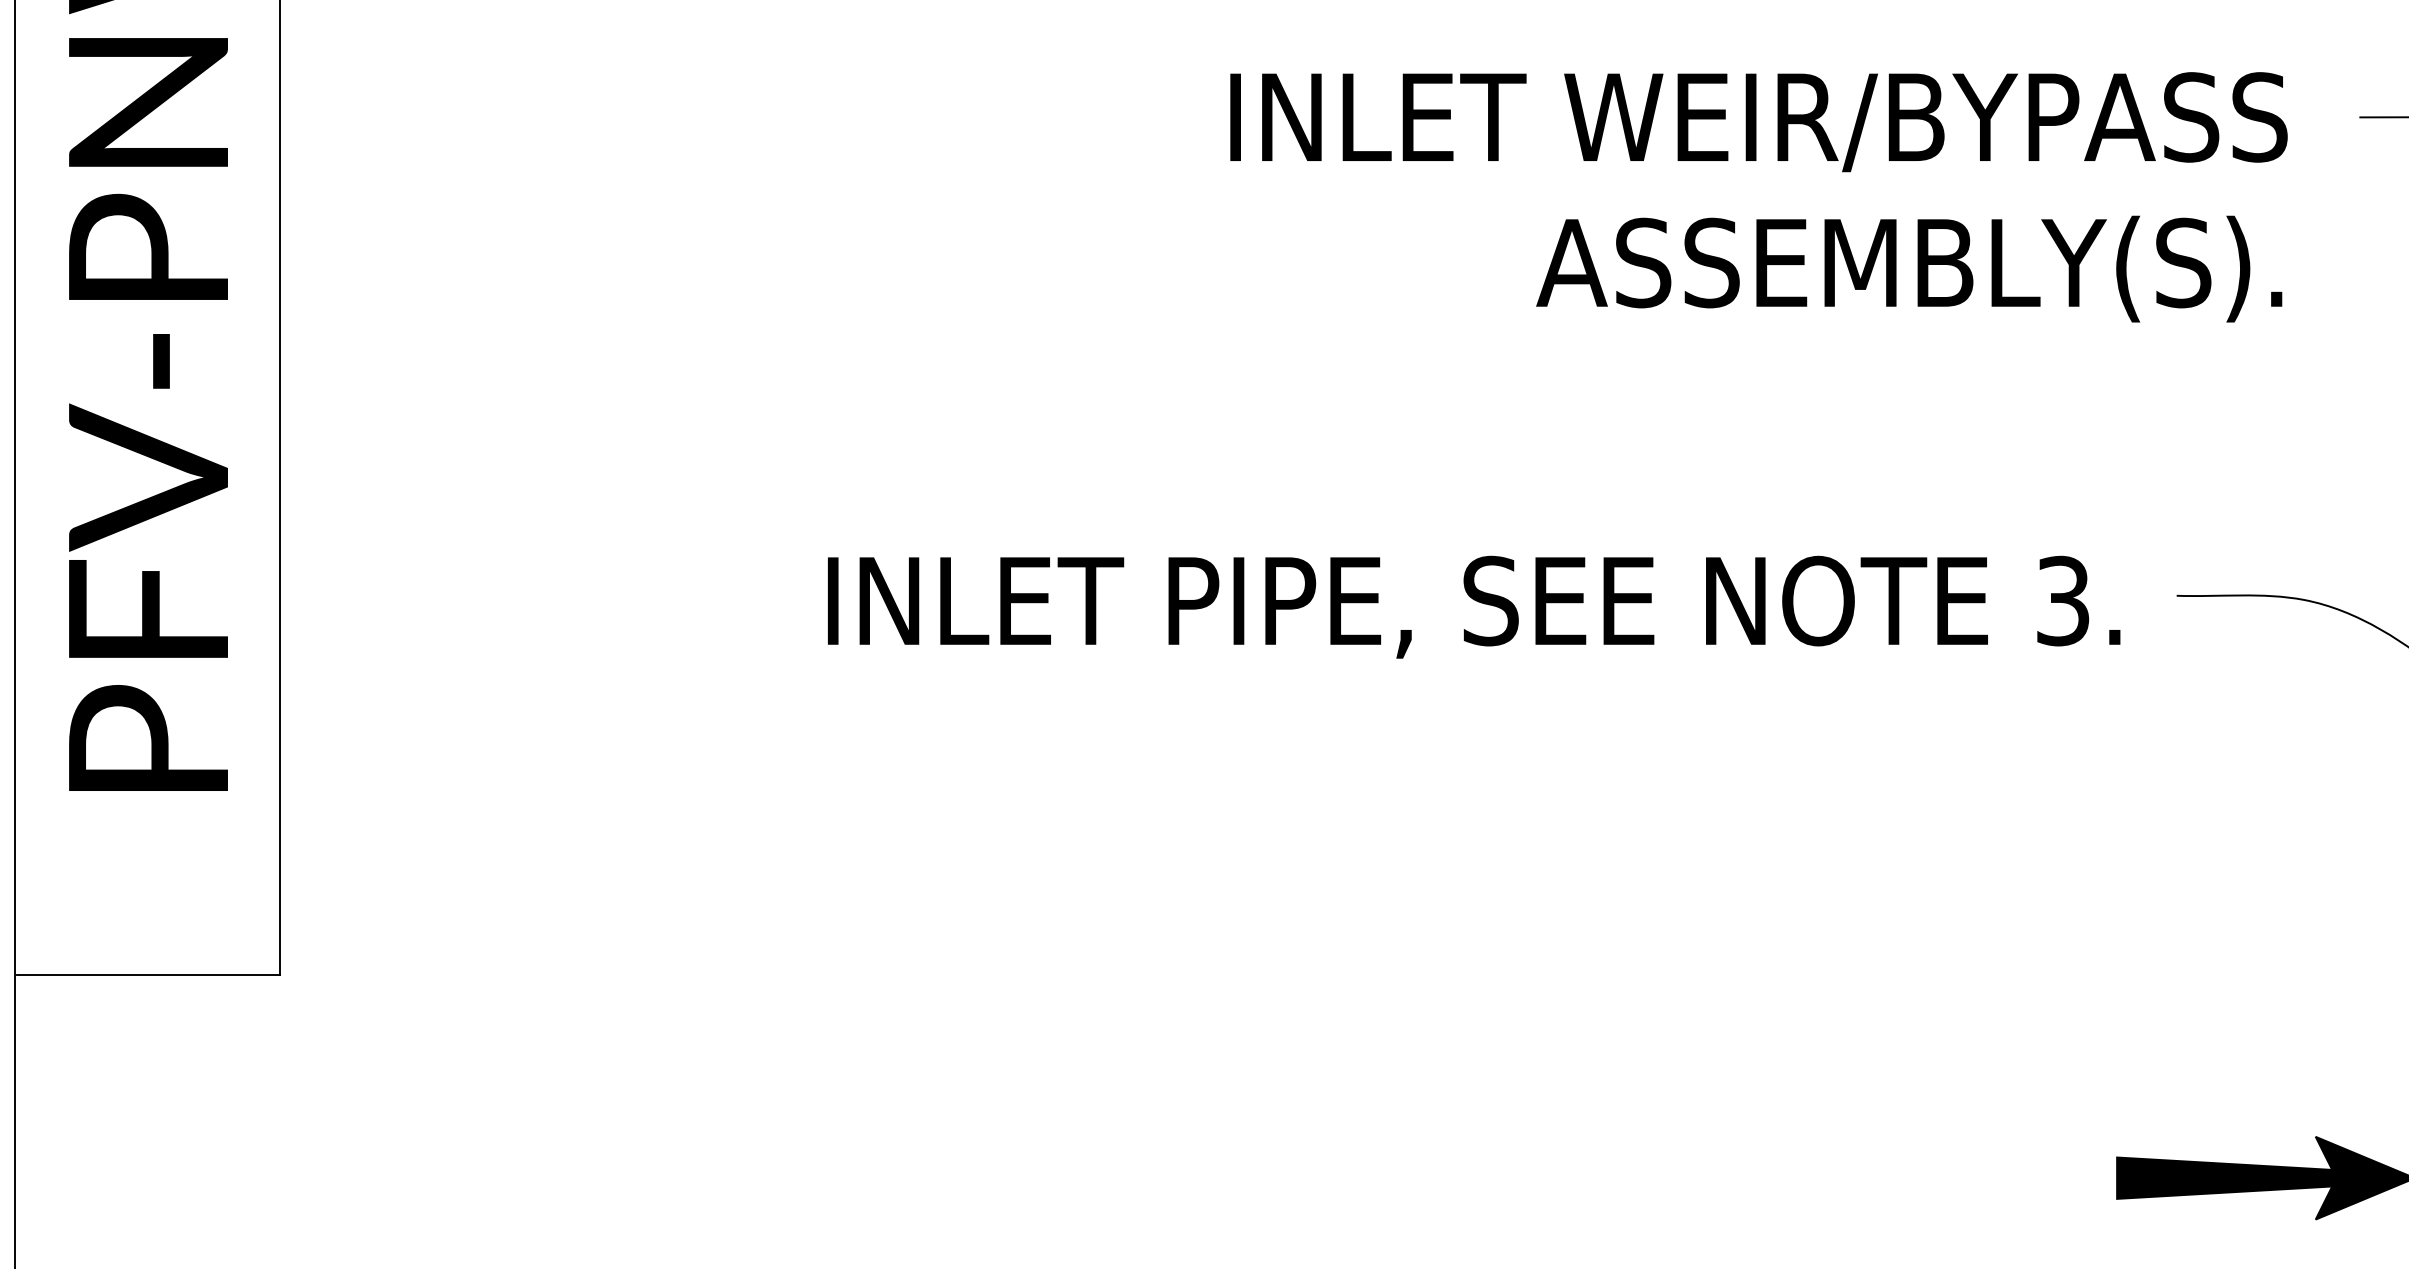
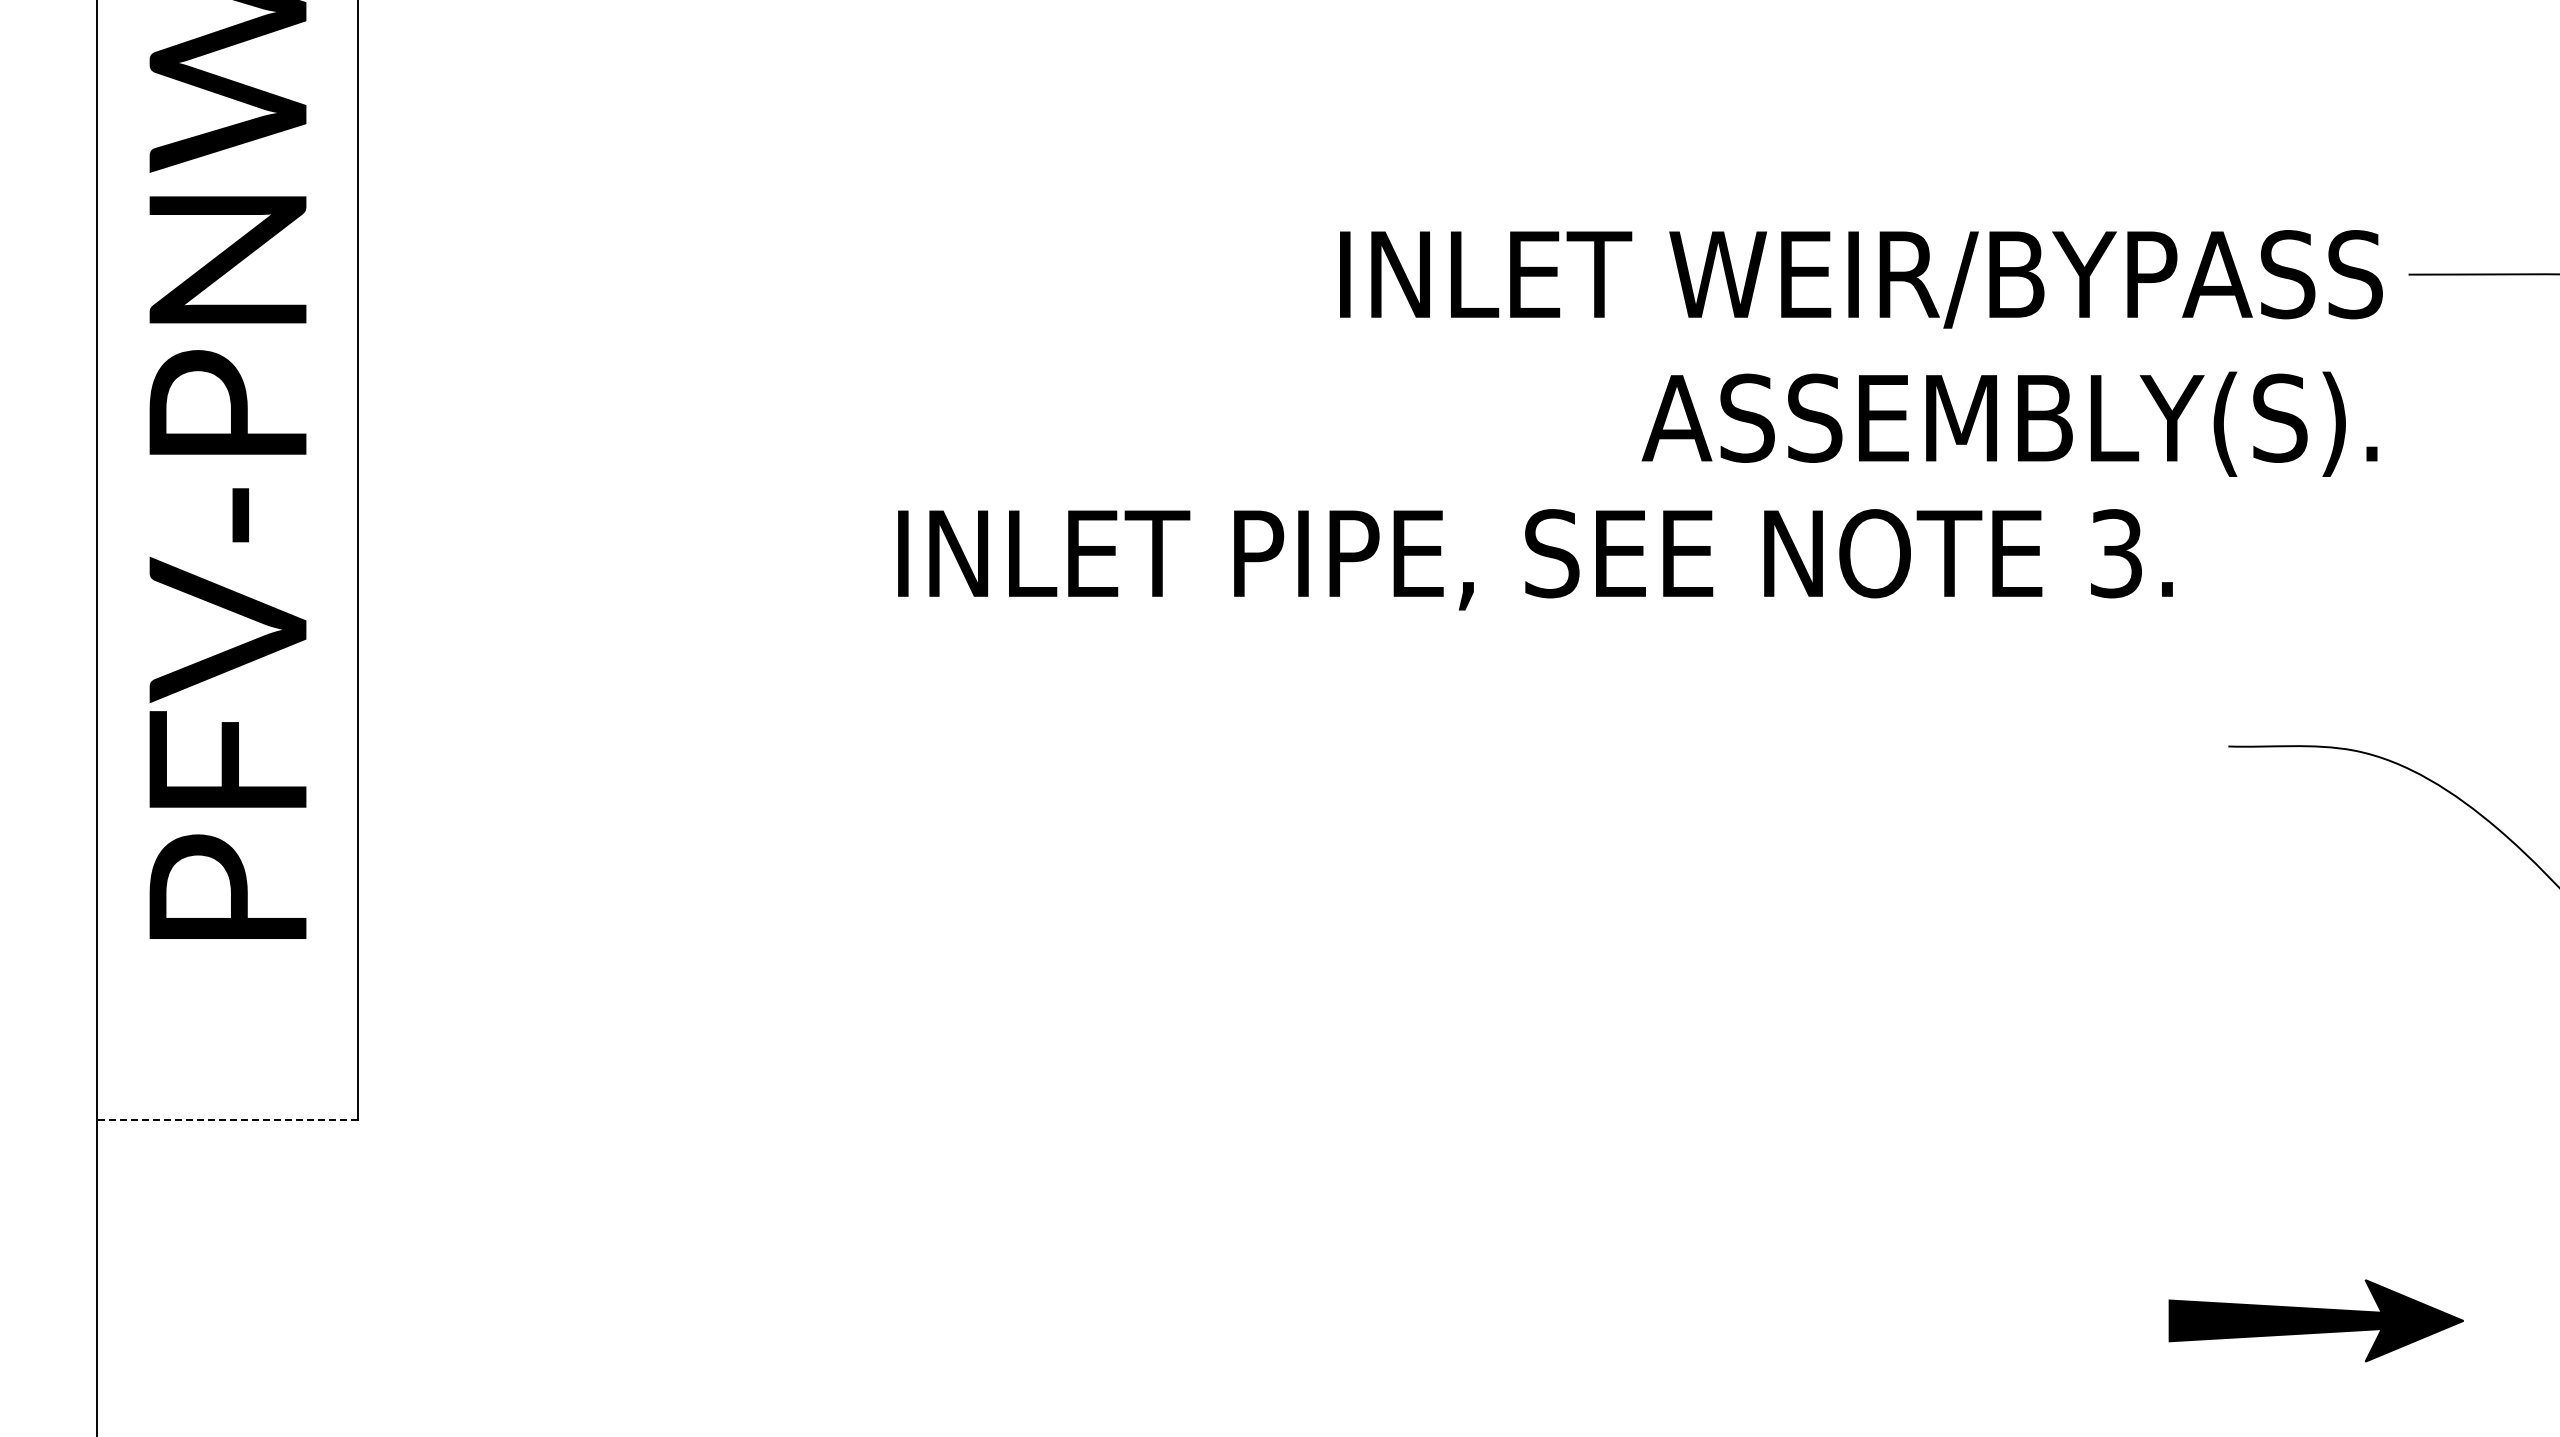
text: (1759, 197) -> (1861, 353), moved
text: (1474, 606) -> (1535, 559), moved
line: (147, 975) -> (227, 1120), solid -> dashed

